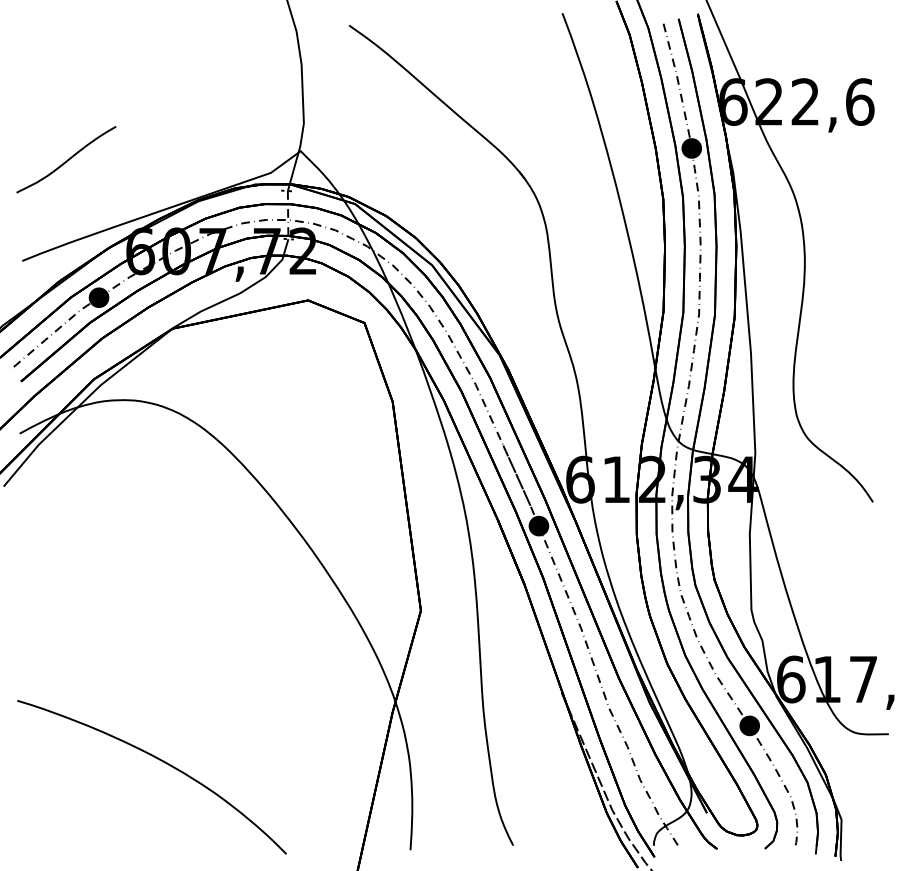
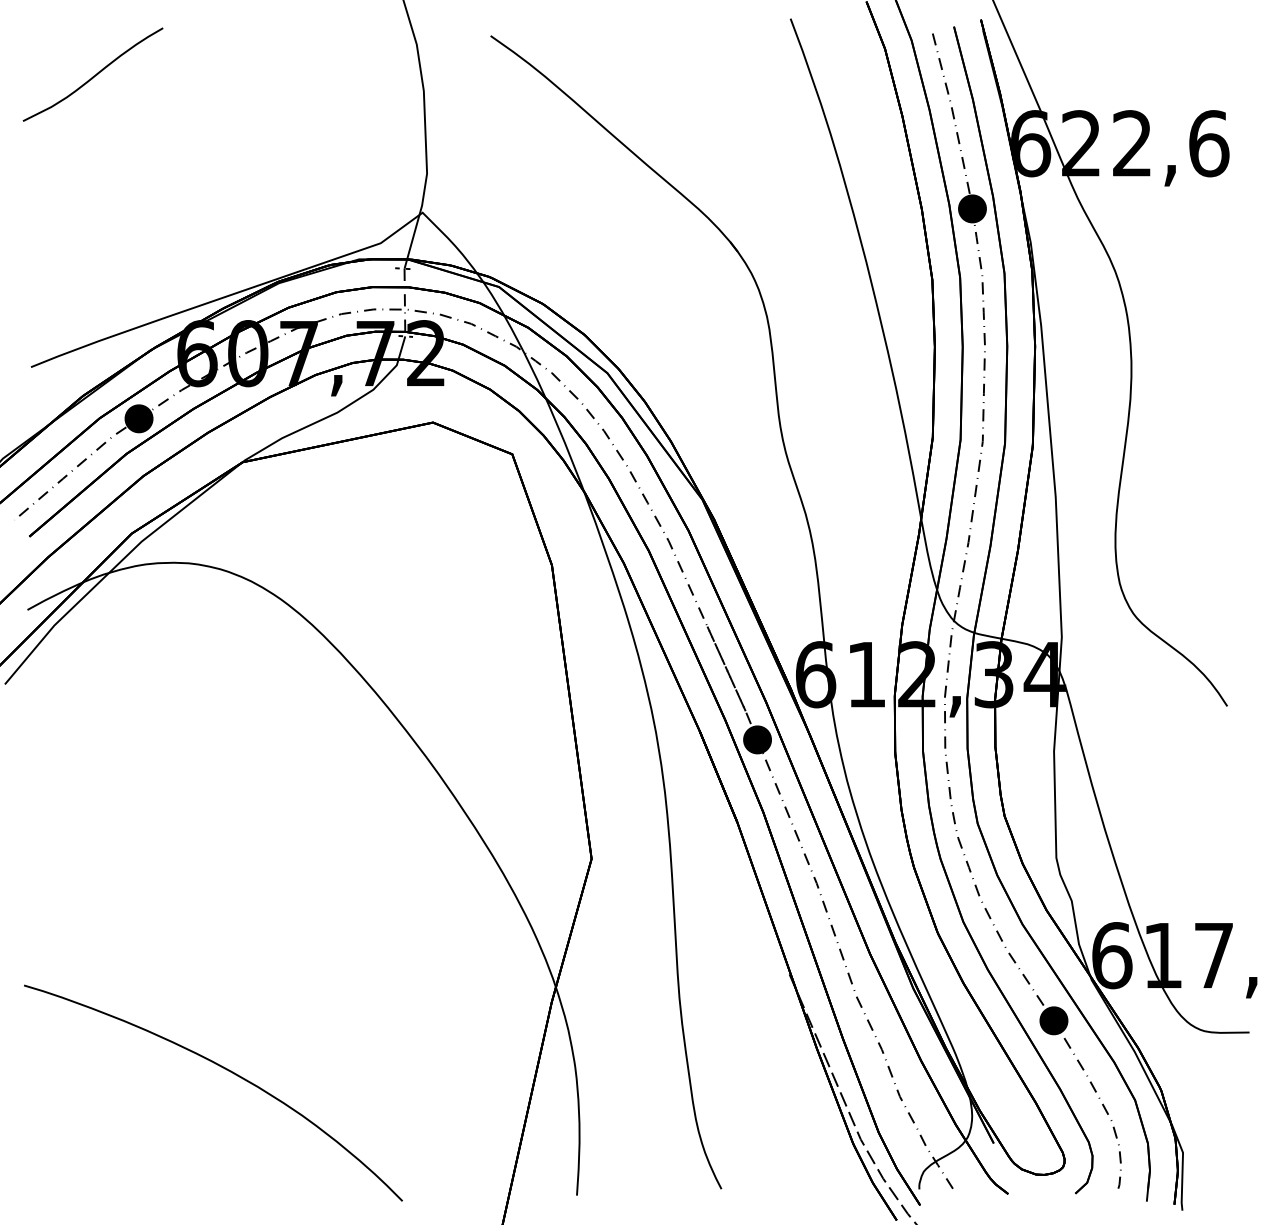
curve: (66, 160) -> (93, 75), moved

